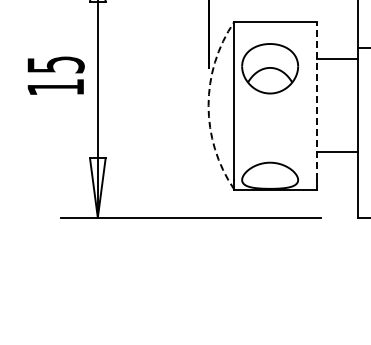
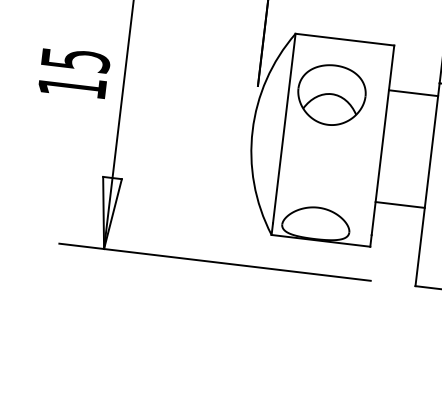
line: (316, 100) -> (382, 139), dashed -> solid
arc: (208, 105) -> (252, 130), dashed -> solid

